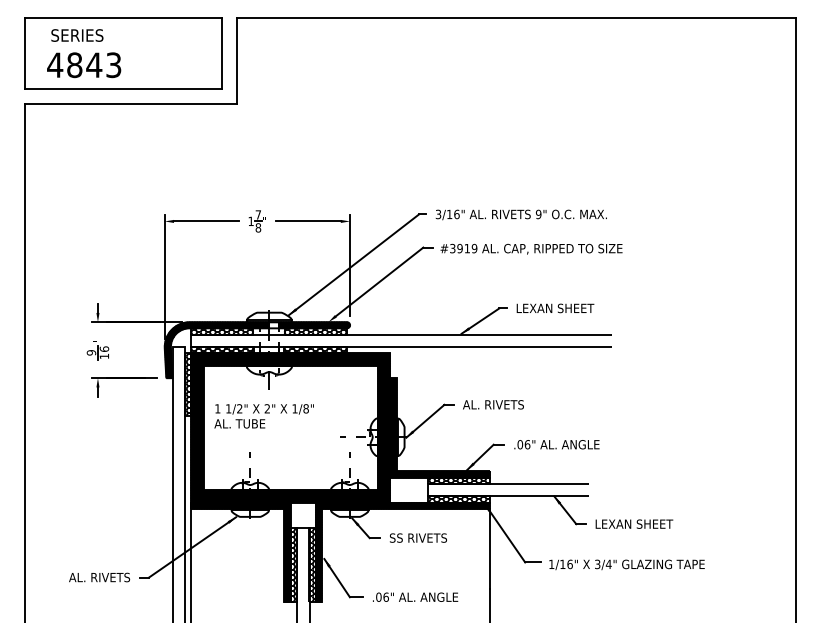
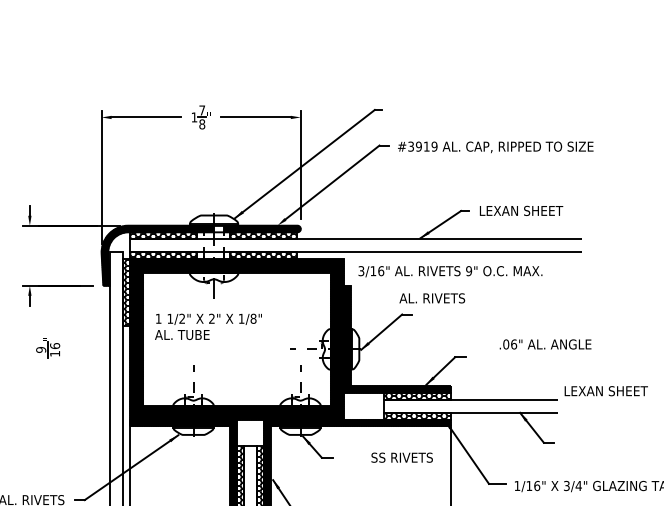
text: (520, 214) -> (449, 271), moved
part: (97, 350) -> (47, 347), moved
text: (493, 404) -> (432, 298), moved
text: (556, 444) -> (545, 344), moved
text: (634, 523) -> (606, 390), moved
text: (417, 537) -> (401, 457), moved

